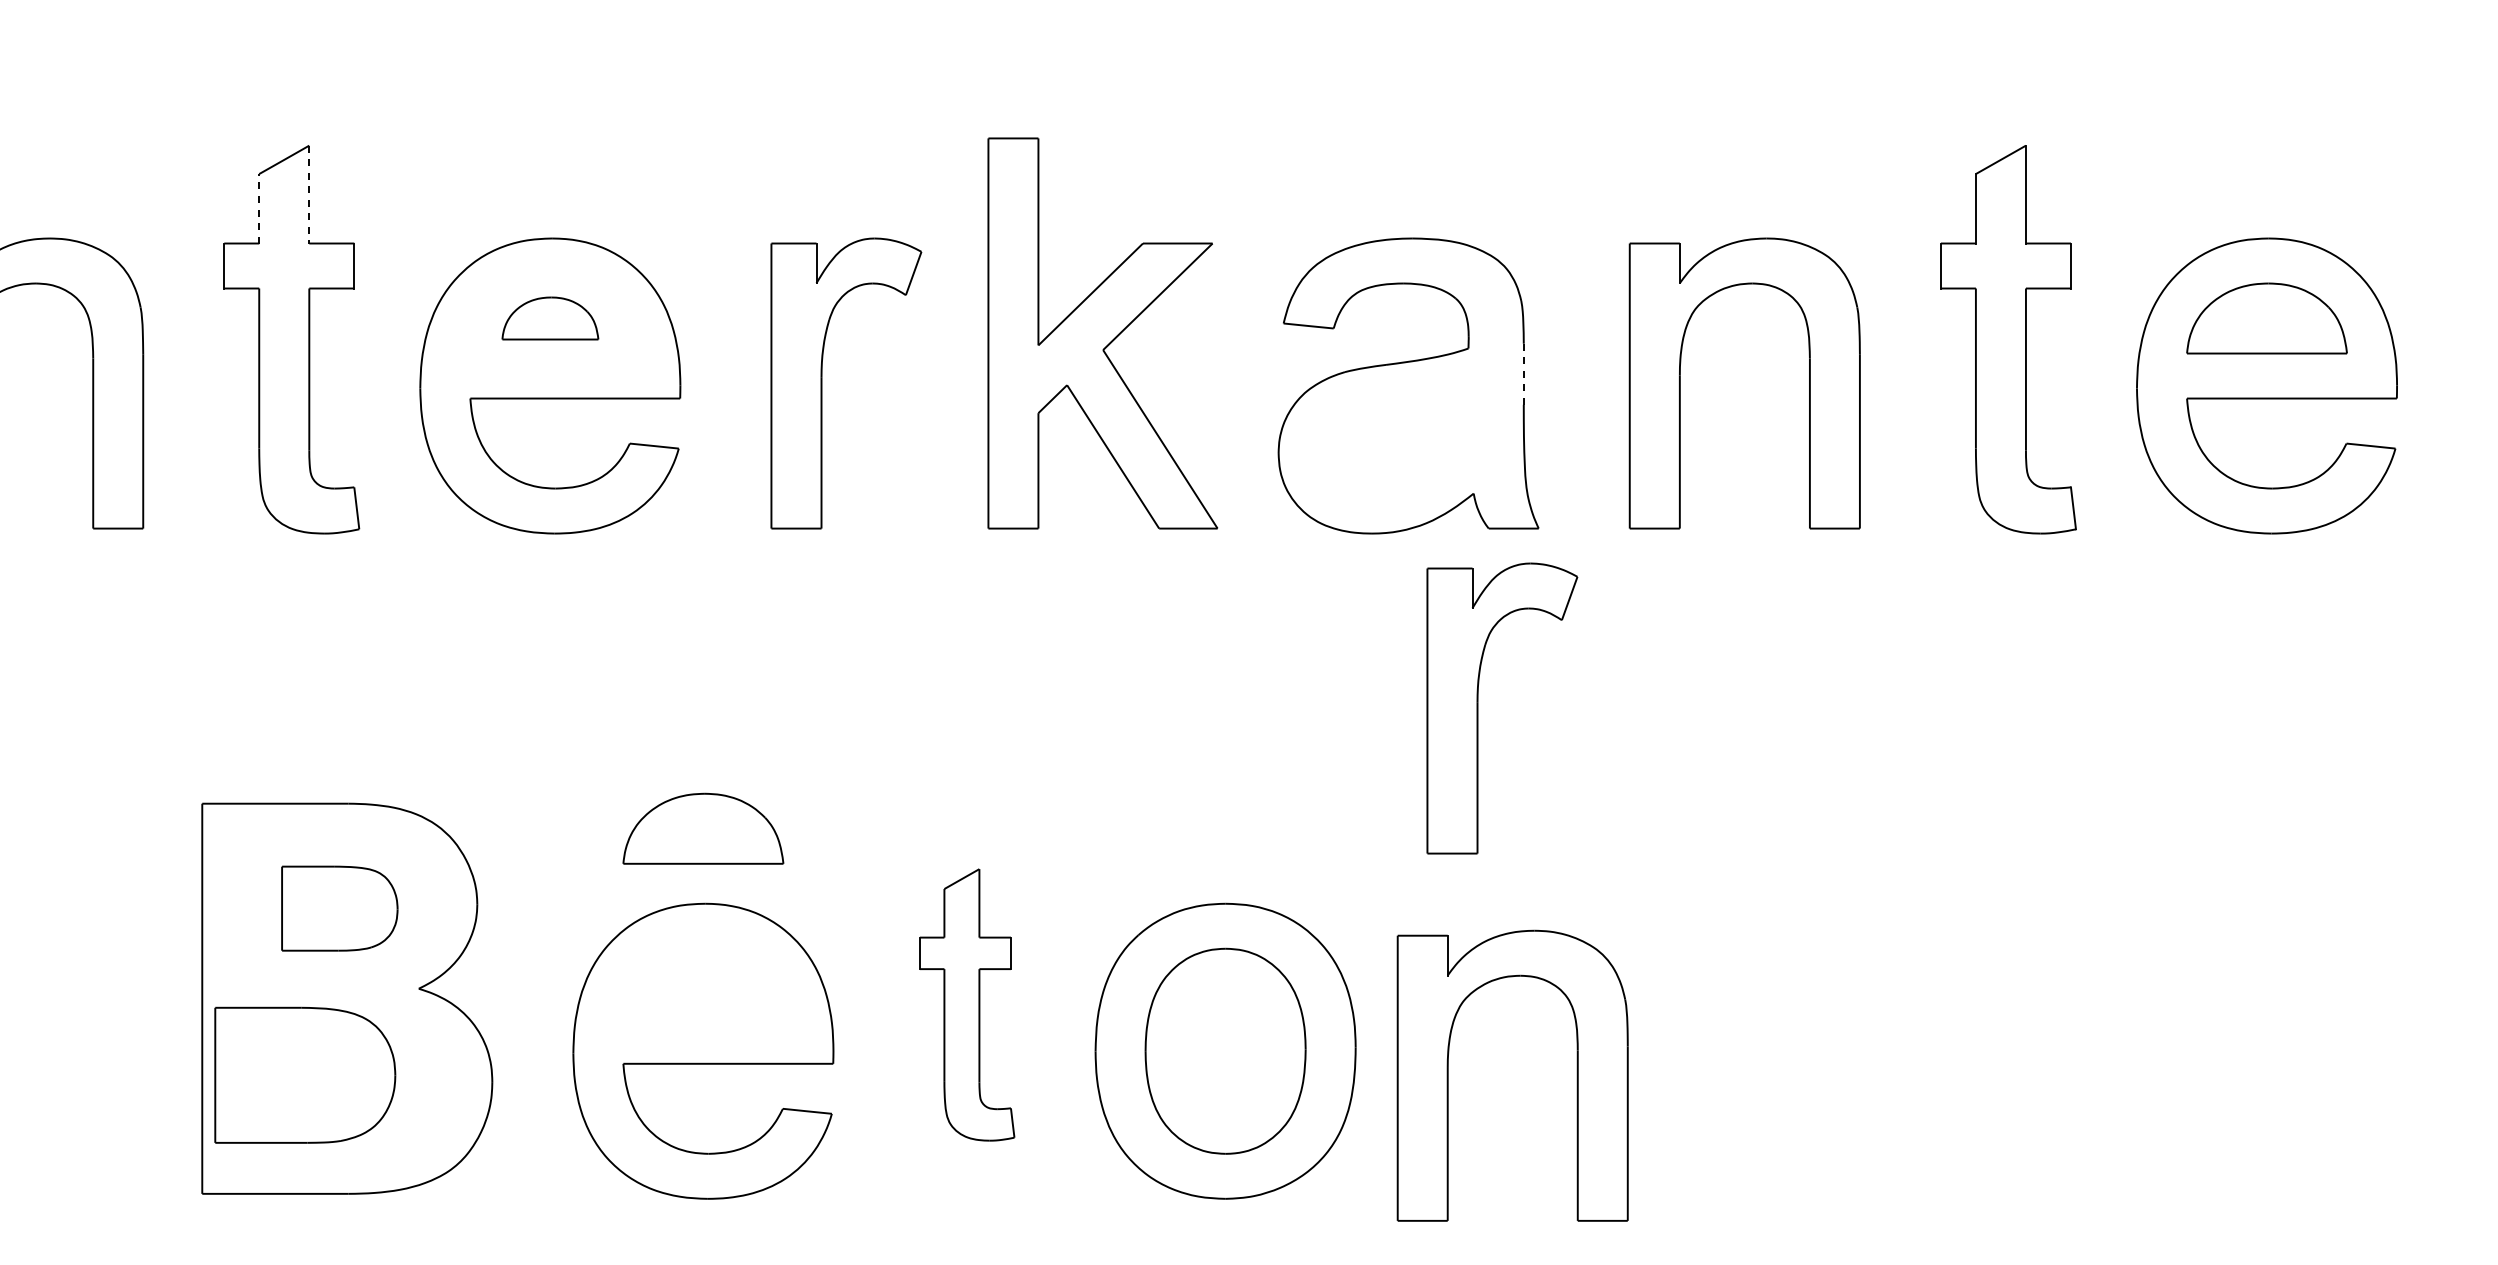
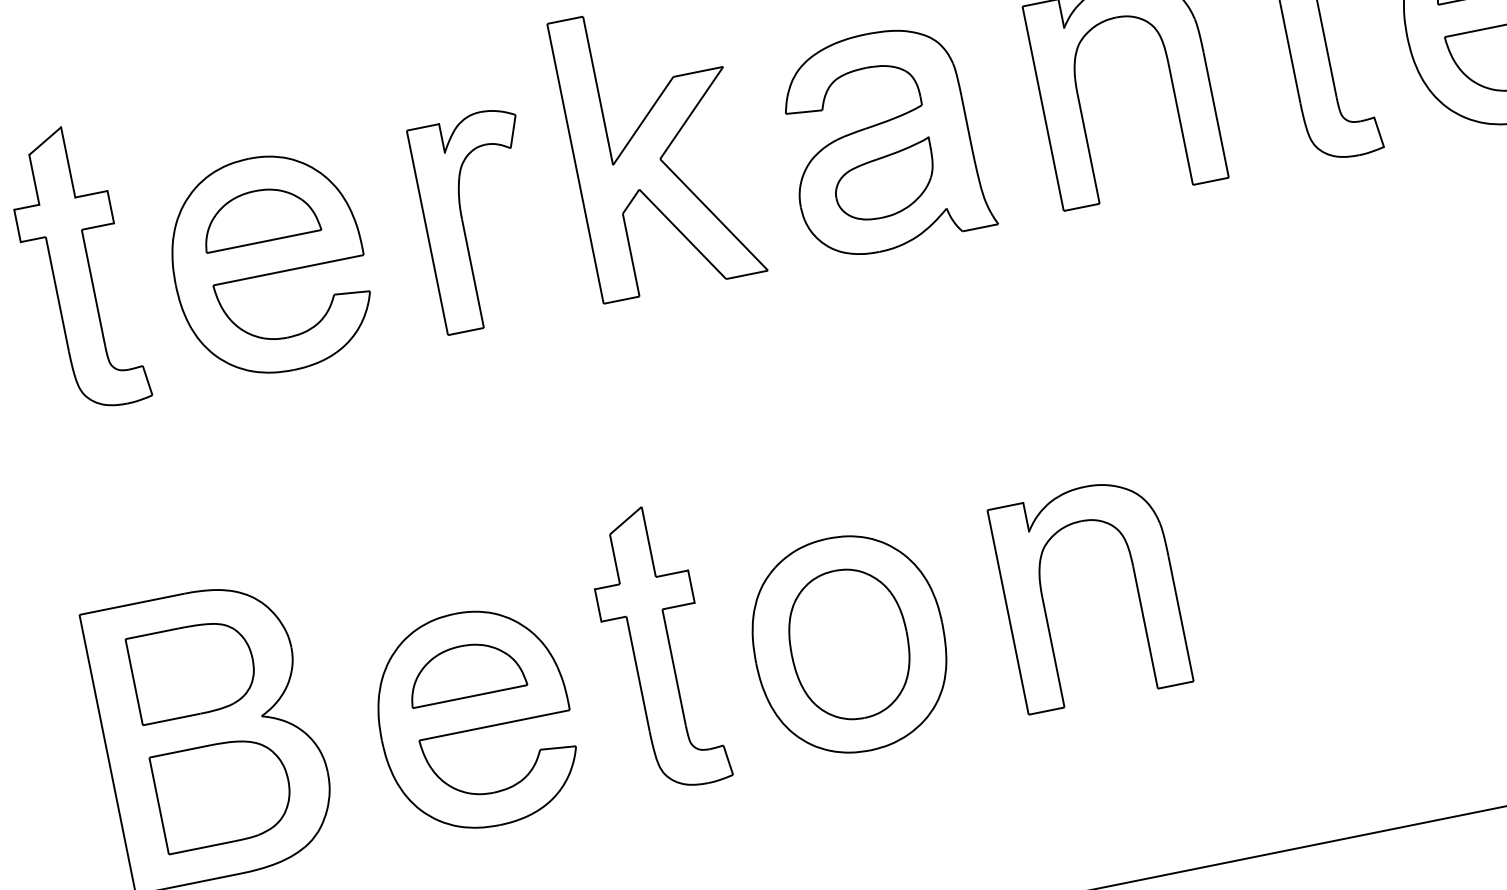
line: (309, 194) -> (68, 162), dashed -> solid
line: (259, 208) -> (34, 179), dashed -> solid
part: (550, 318) -> (259, 216), size x1.67
line: (1523, 374) -> (965, 115), dashed -> solid
part: (1398, 440) -> (885, 181), added
part: (1478, 708) -> (981, 361), removed
part: (703, 828) -> (465, 671), moved
part: (339, 908) -> (193, 670), size x1.43
part: (967, 1004) -> (657, 648), size x1.43
part: (305, 1074) -> (223, 792), moved
part: (1448, 1075) -> (1044, 603), moved

